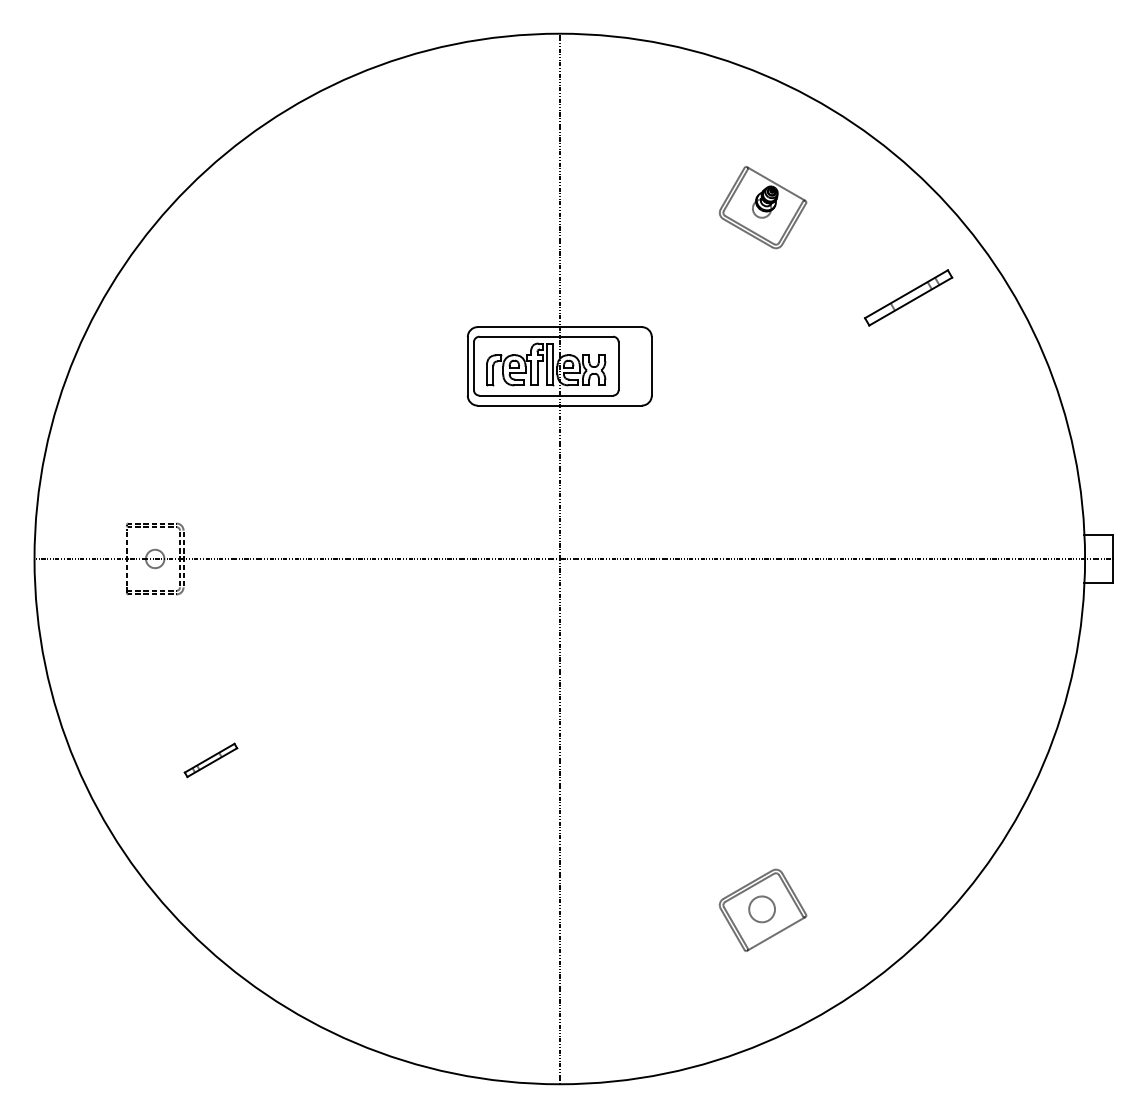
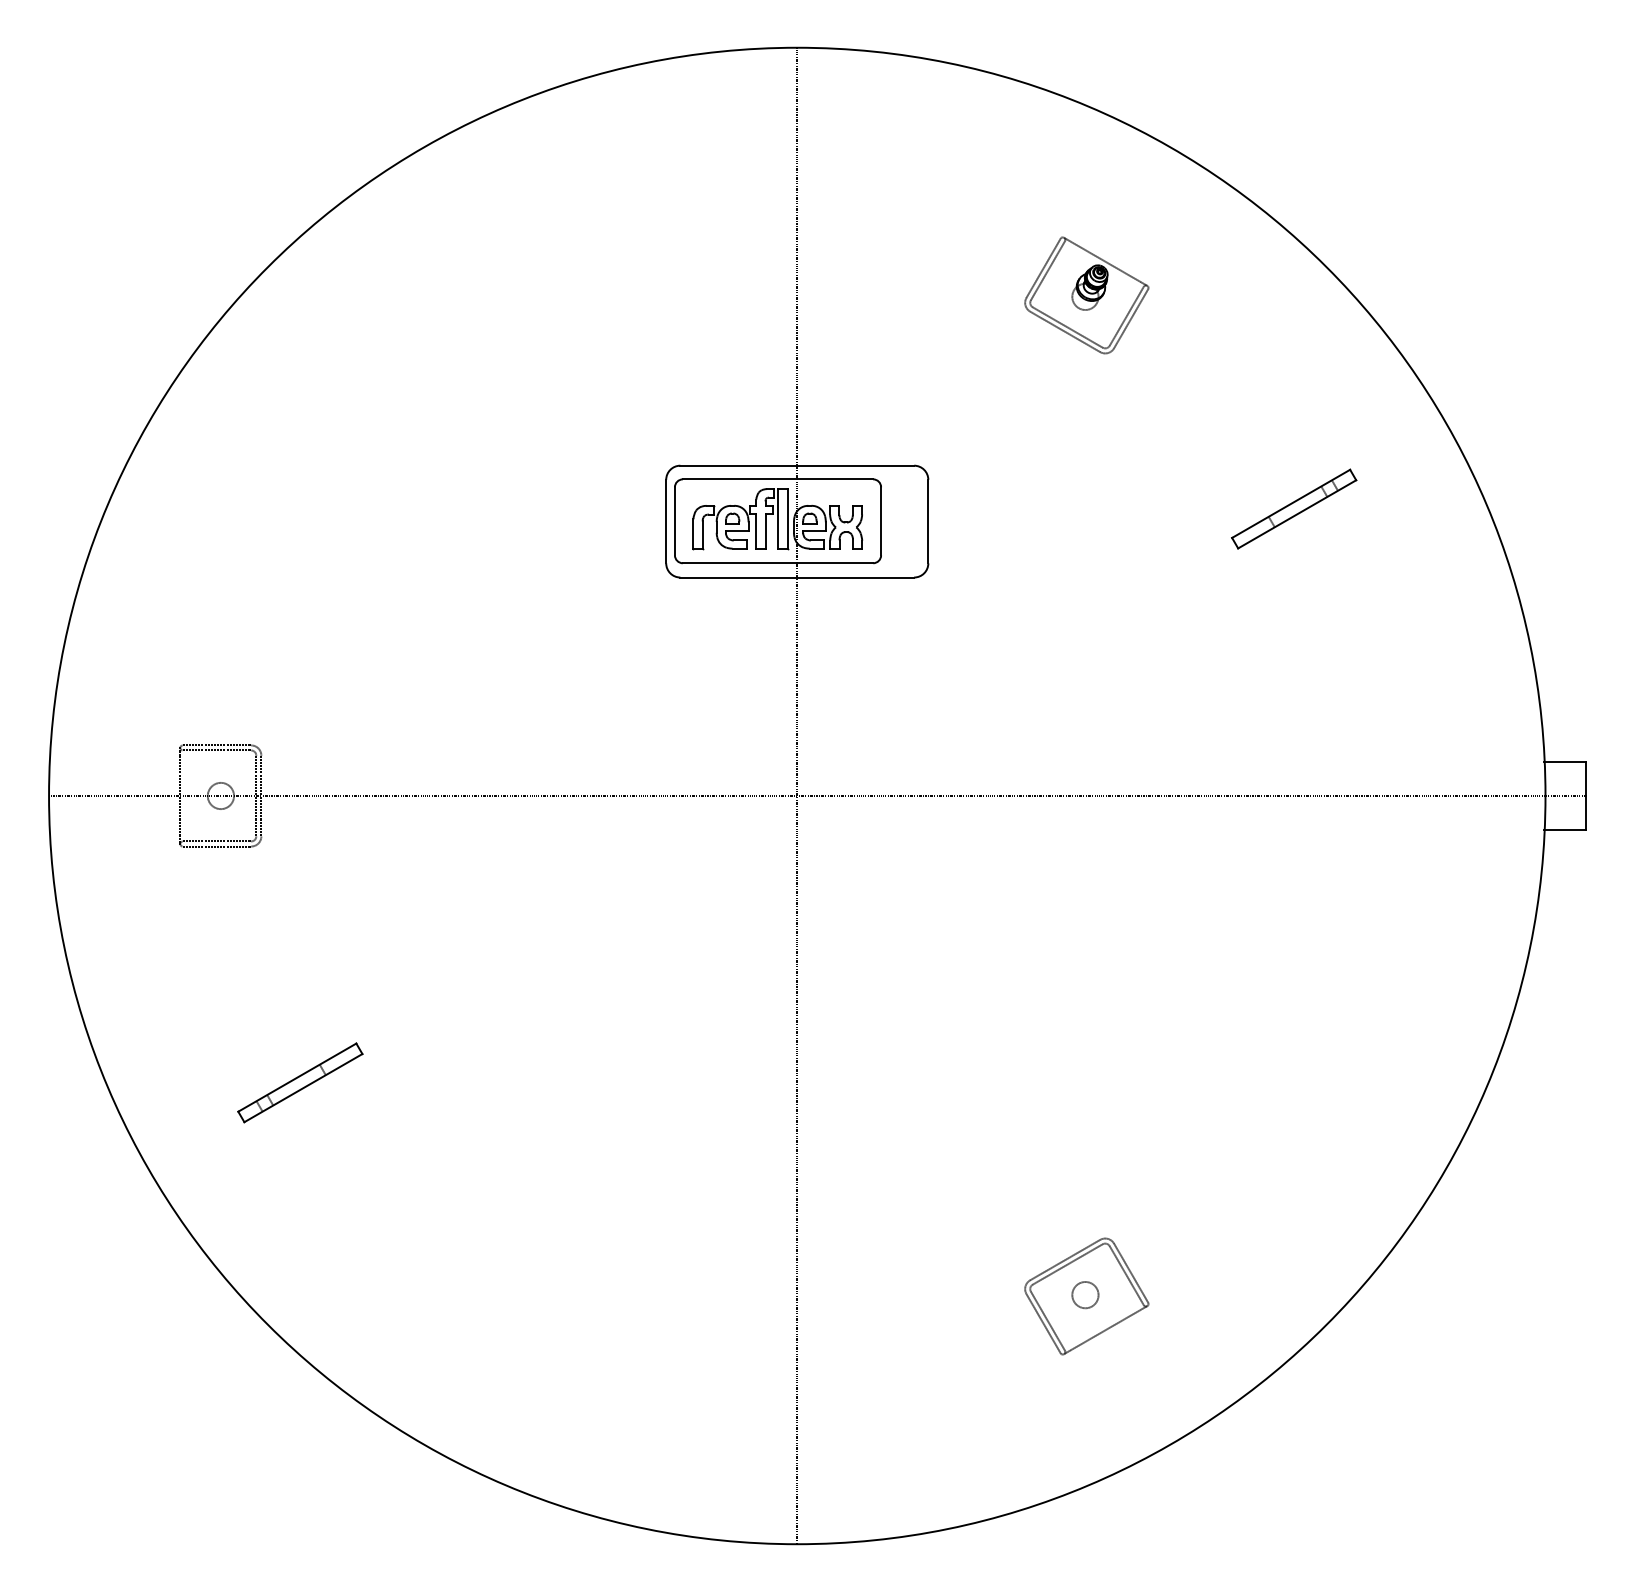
part: (908, 297) -> (1294, 508), moved
part: (211, 760) -> (300, 1082), size x1.67
circle: (762, 908) -> (1085, 1294), size x0.71

